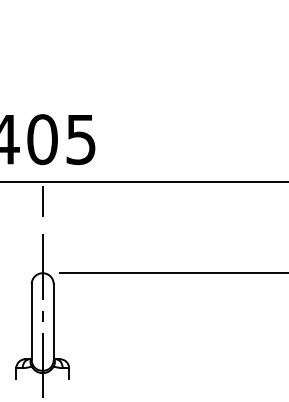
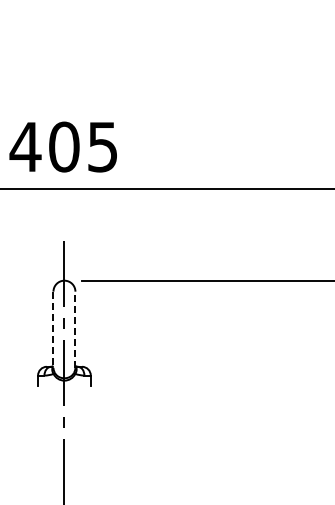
line: (42, 201) -> (64, 208), removed
line: (53, 322) -> (75, 329), solid -> dashed
line: (31, 323) -> (53, 330), solid -> dashed

